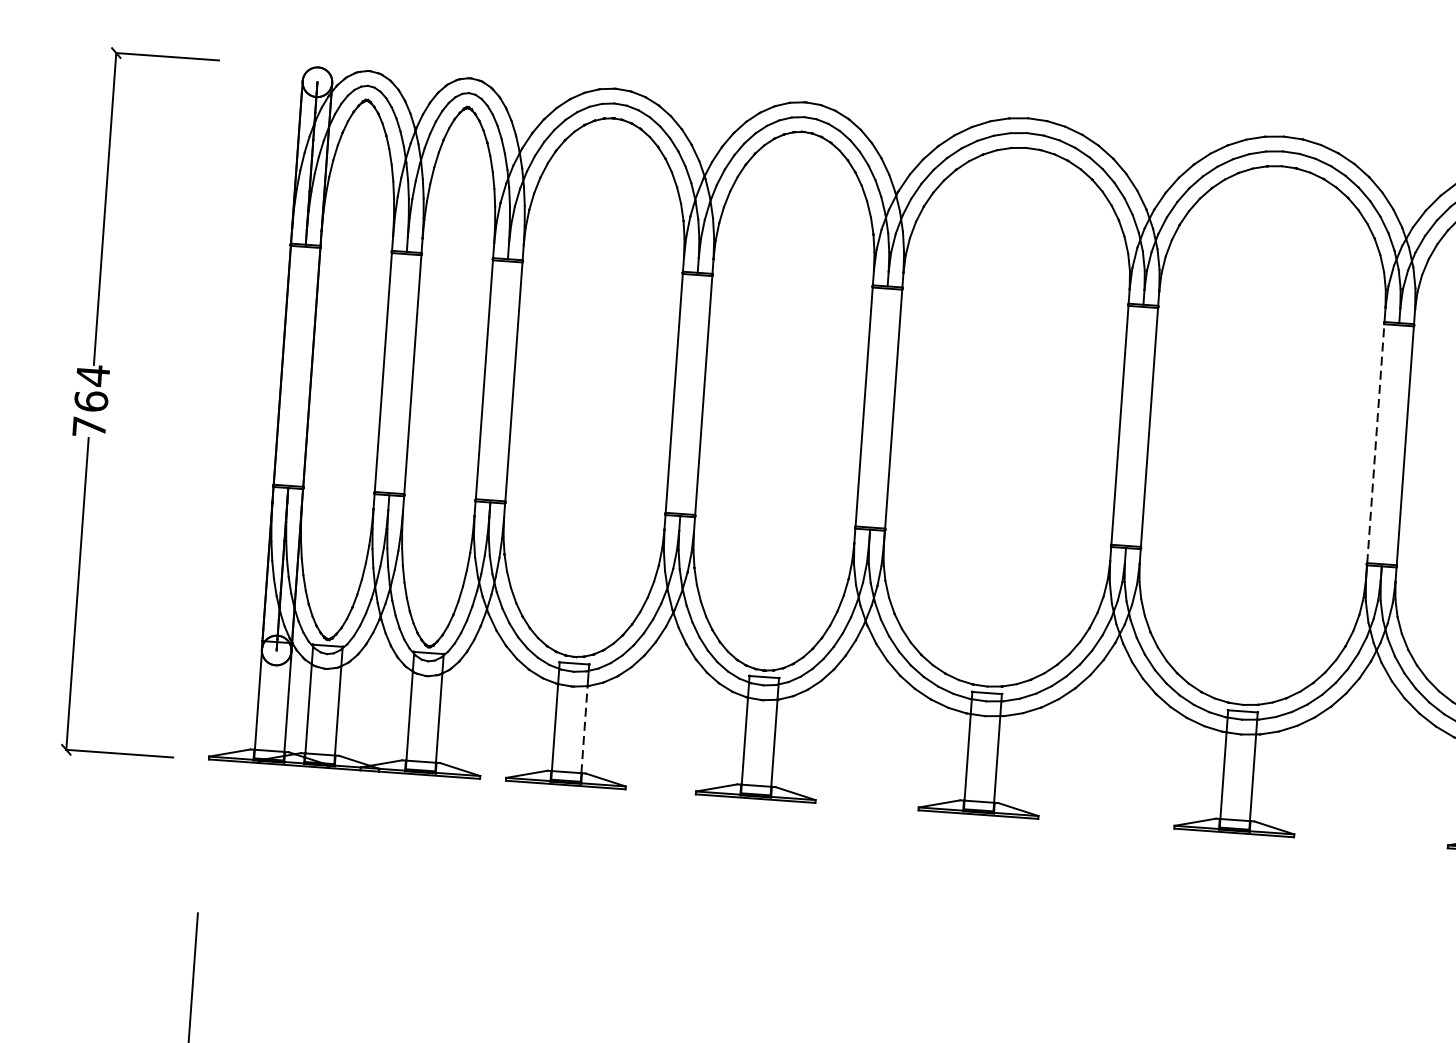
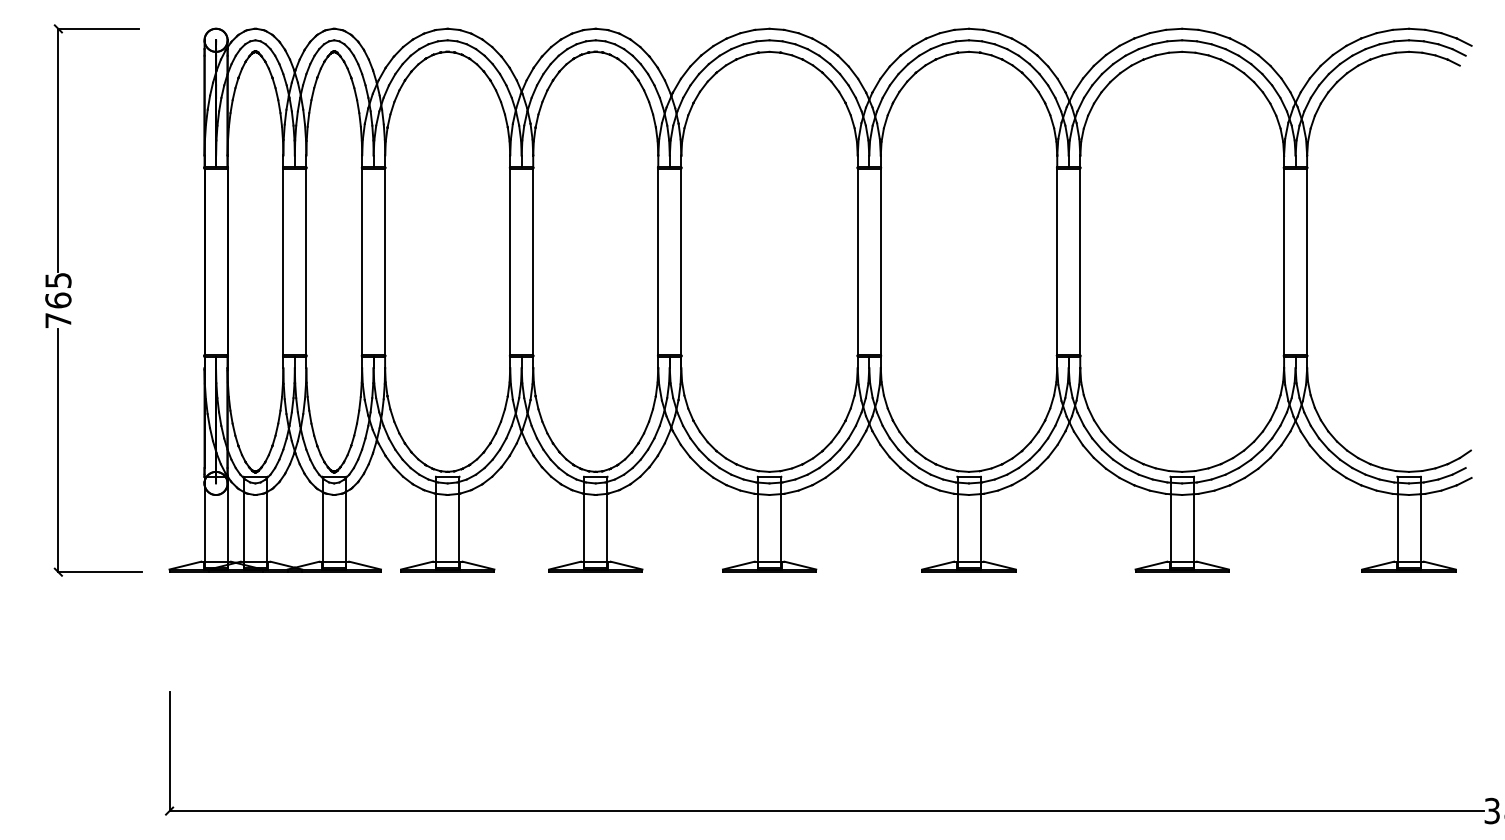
text: (93, 375) -> (58, 280), 764 -> 765
line: (1376, 443) -> (1057, 261), dashed -> solid
line: (584, 729) -> (459, 527), dashed -> solid

